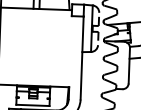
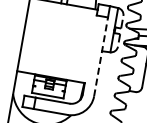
line: (82, 57) -> (101, 56), solid -> dashed

